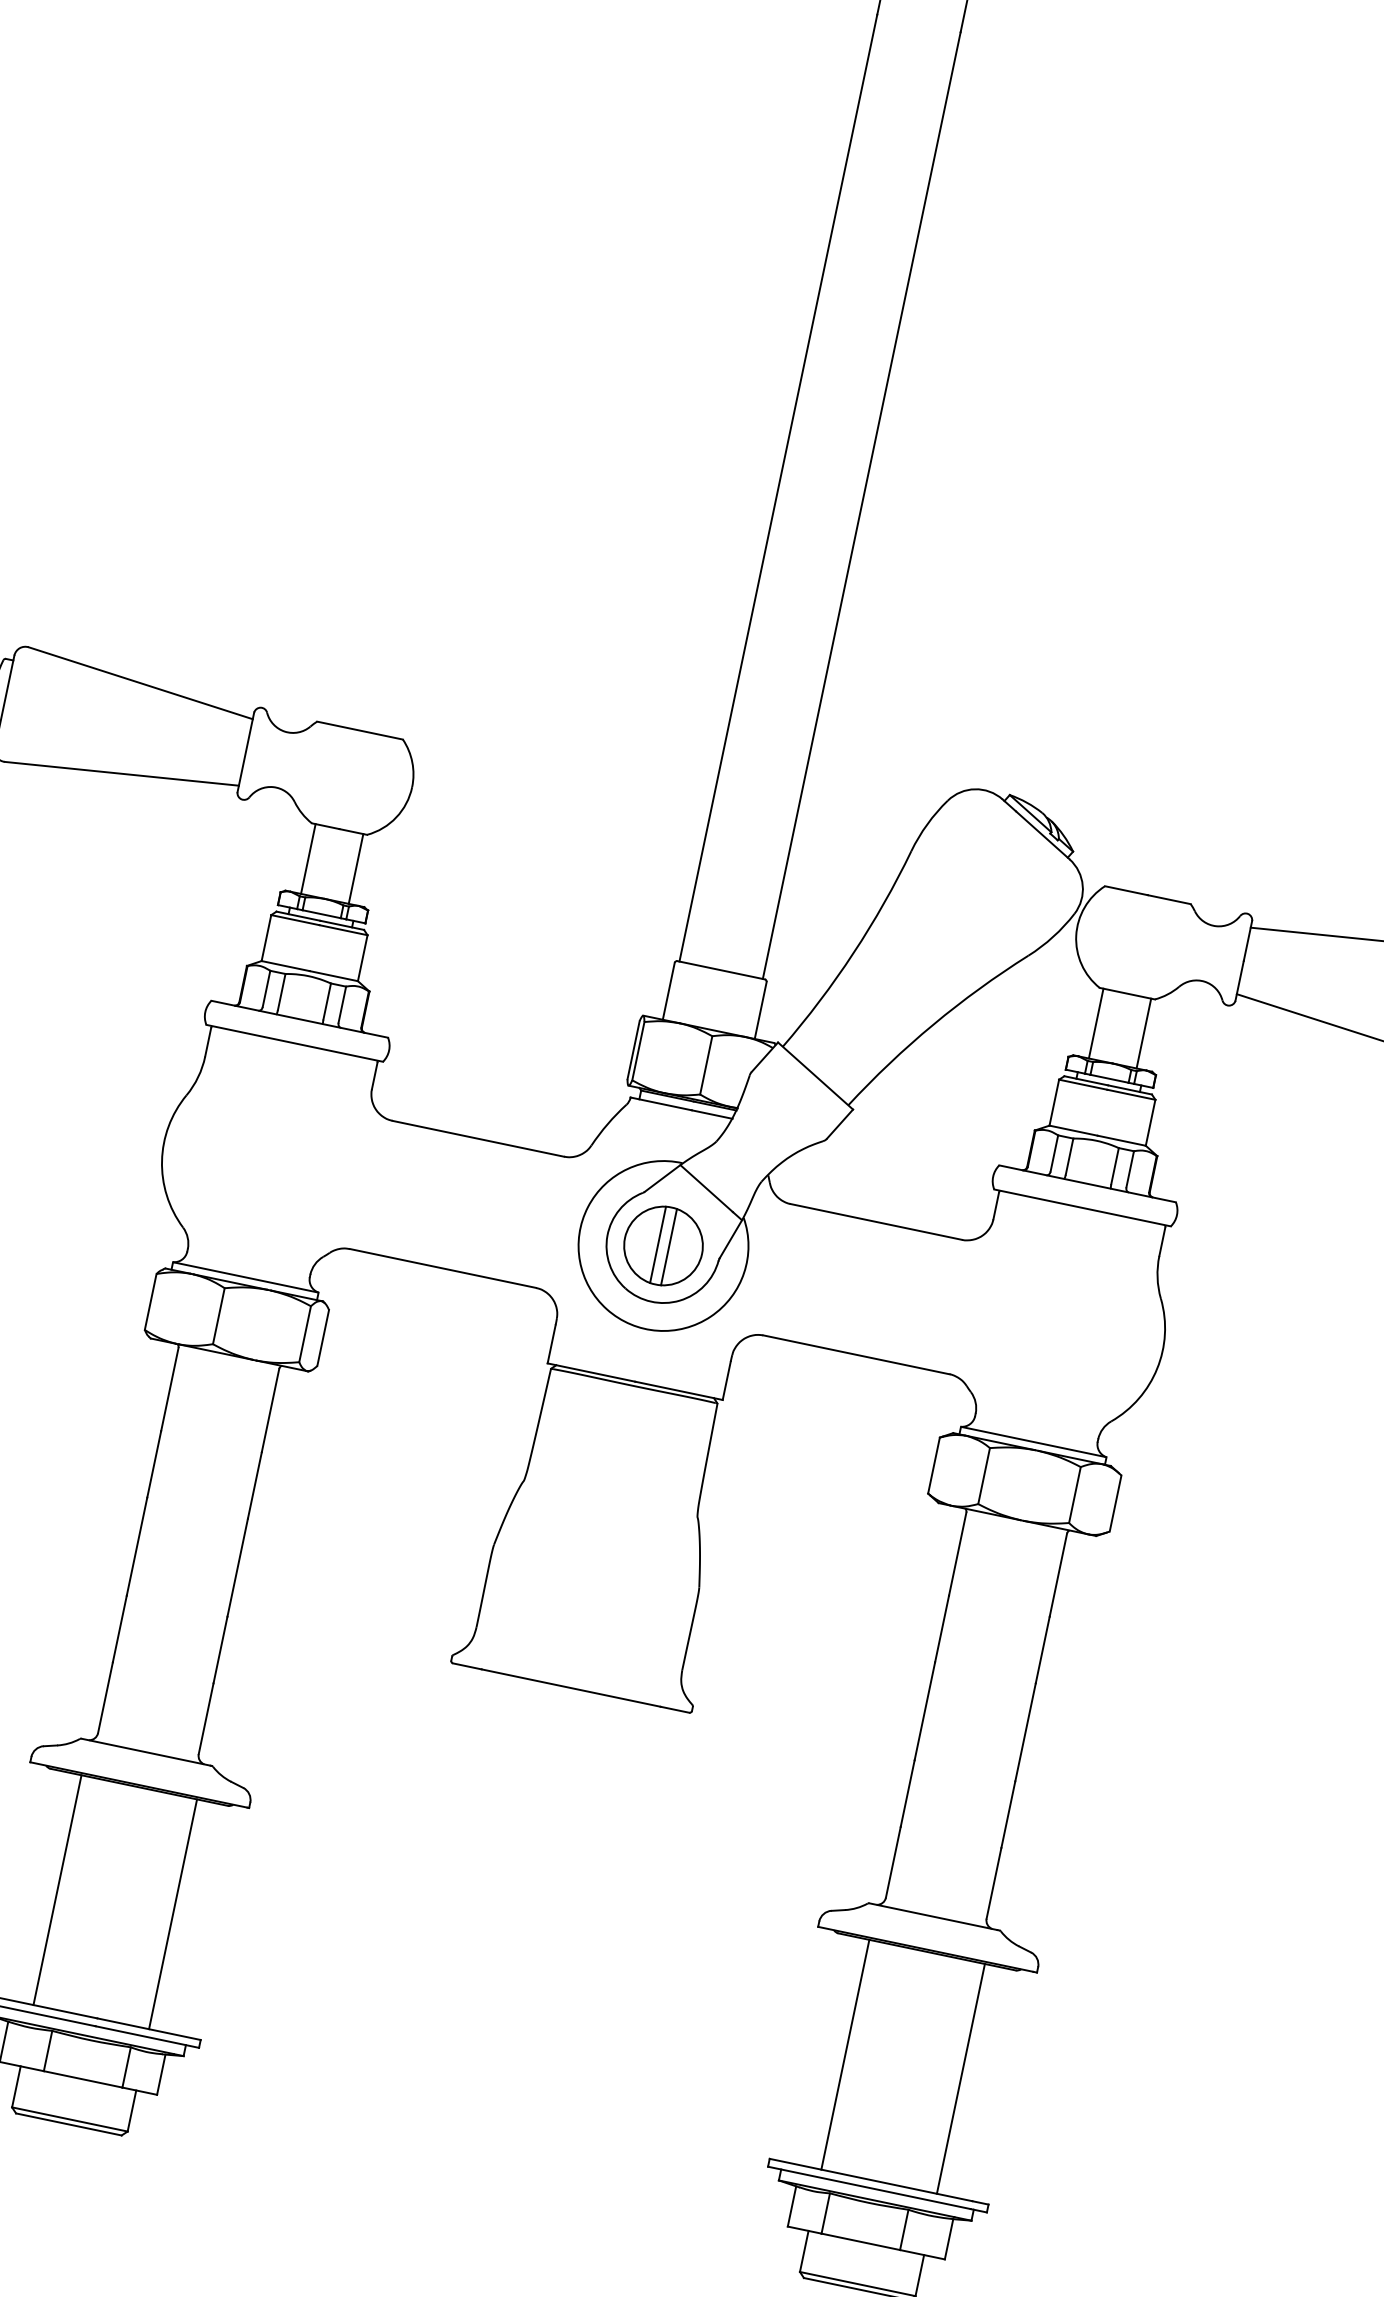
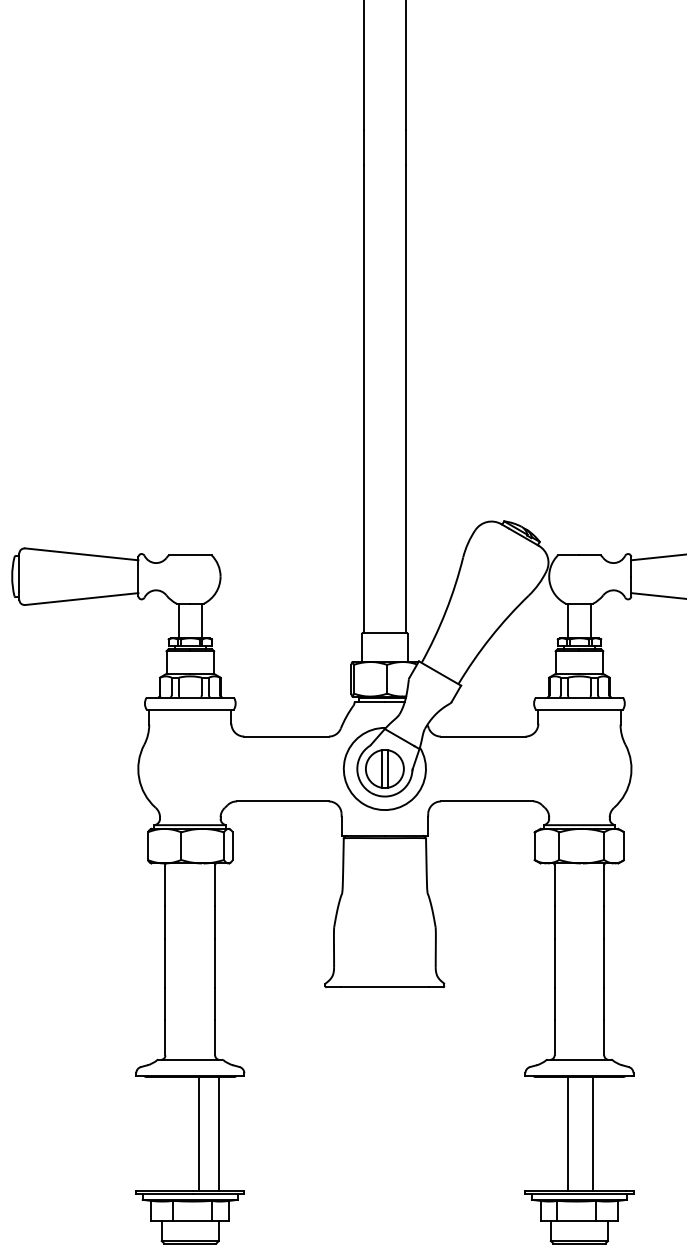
line: (57, 1889) -> (198, 1133), moved
line: (844, 2054) -> (592, 1133), moved
line: (960, 2078) -> (567, 1133), moved

